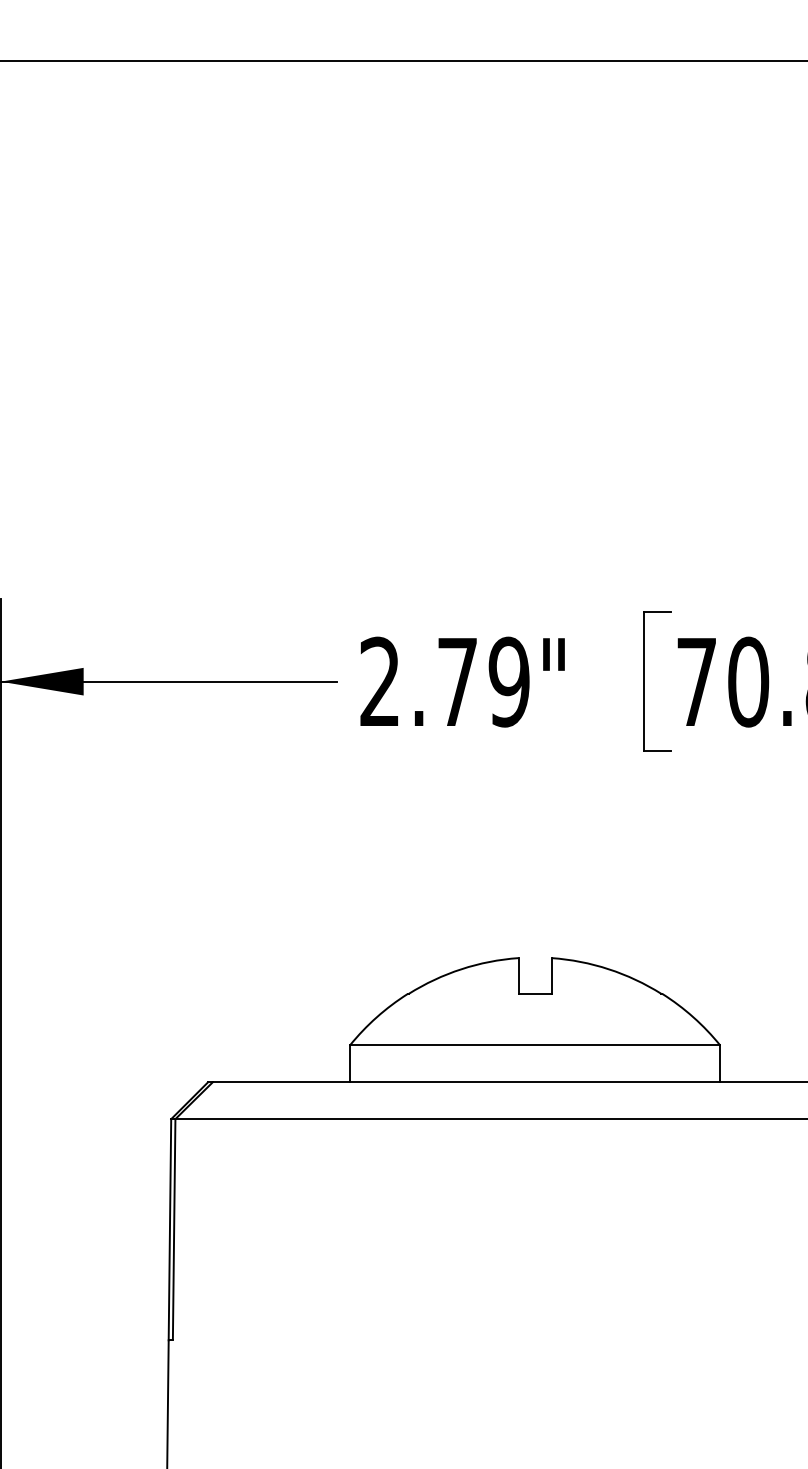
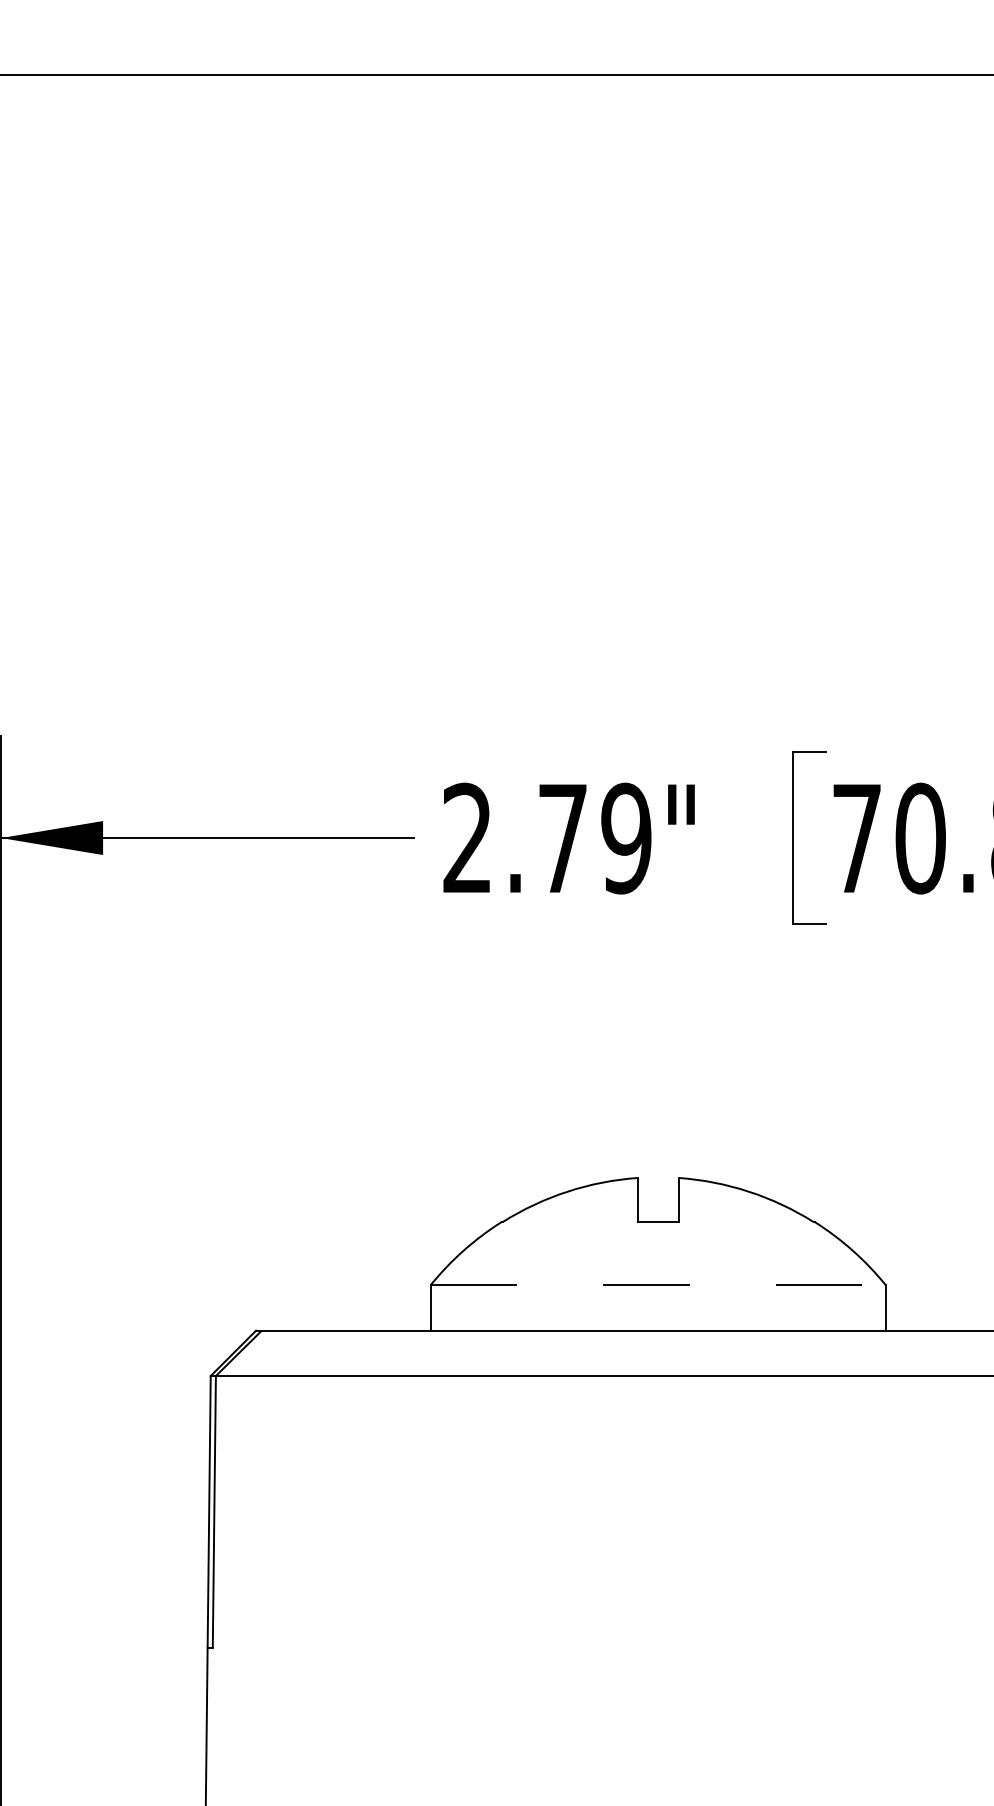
line: (535, 1045) -> (658, 1285), solid -> dashed

